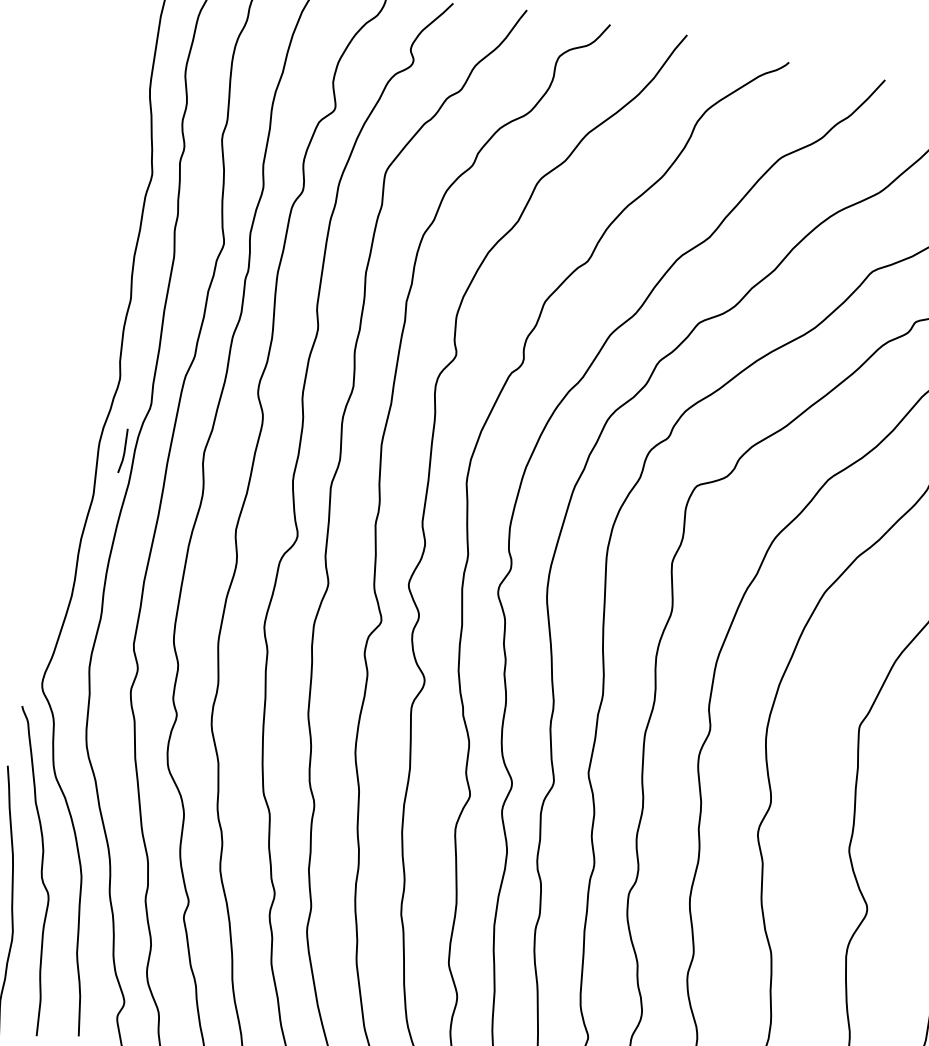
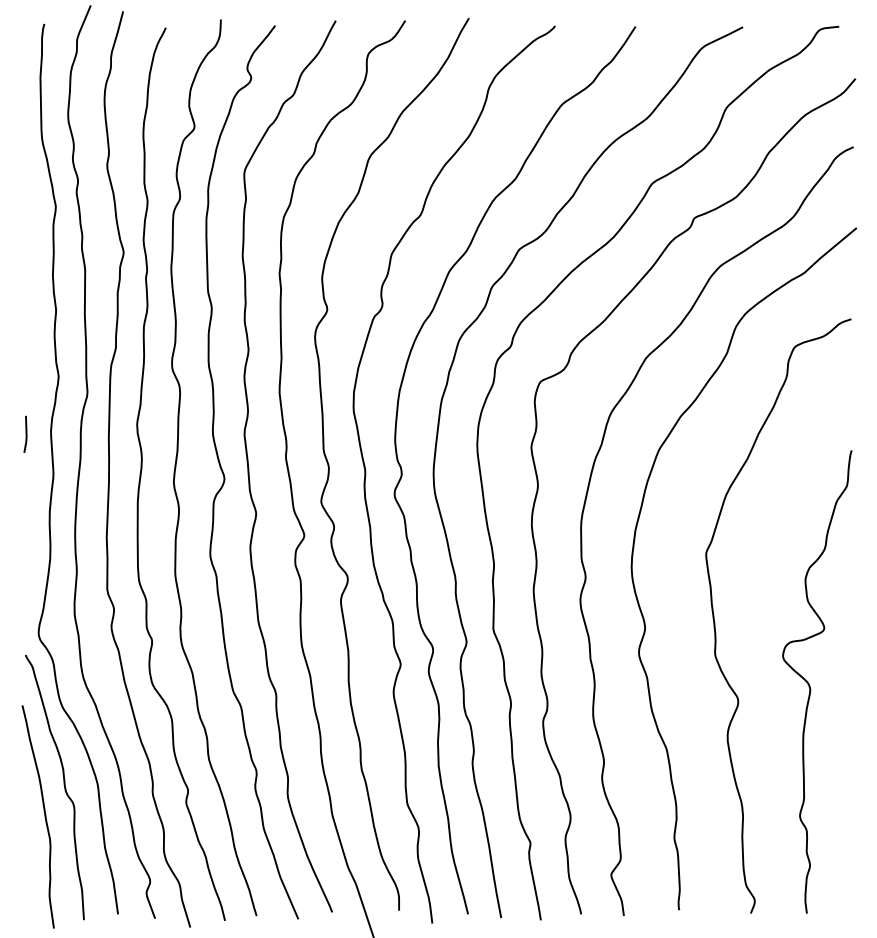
line: (123, 449) -> (25, 433), moved

